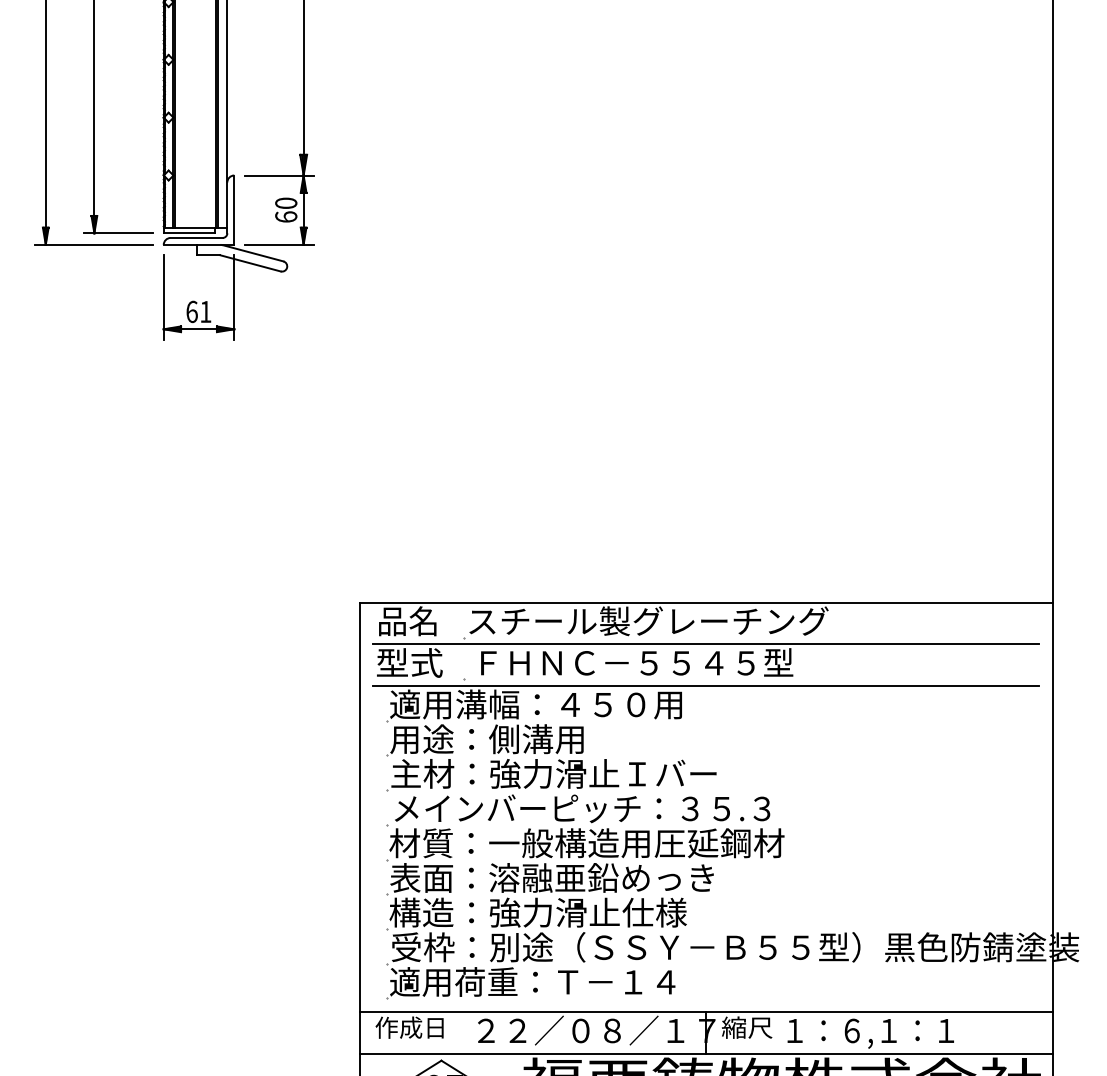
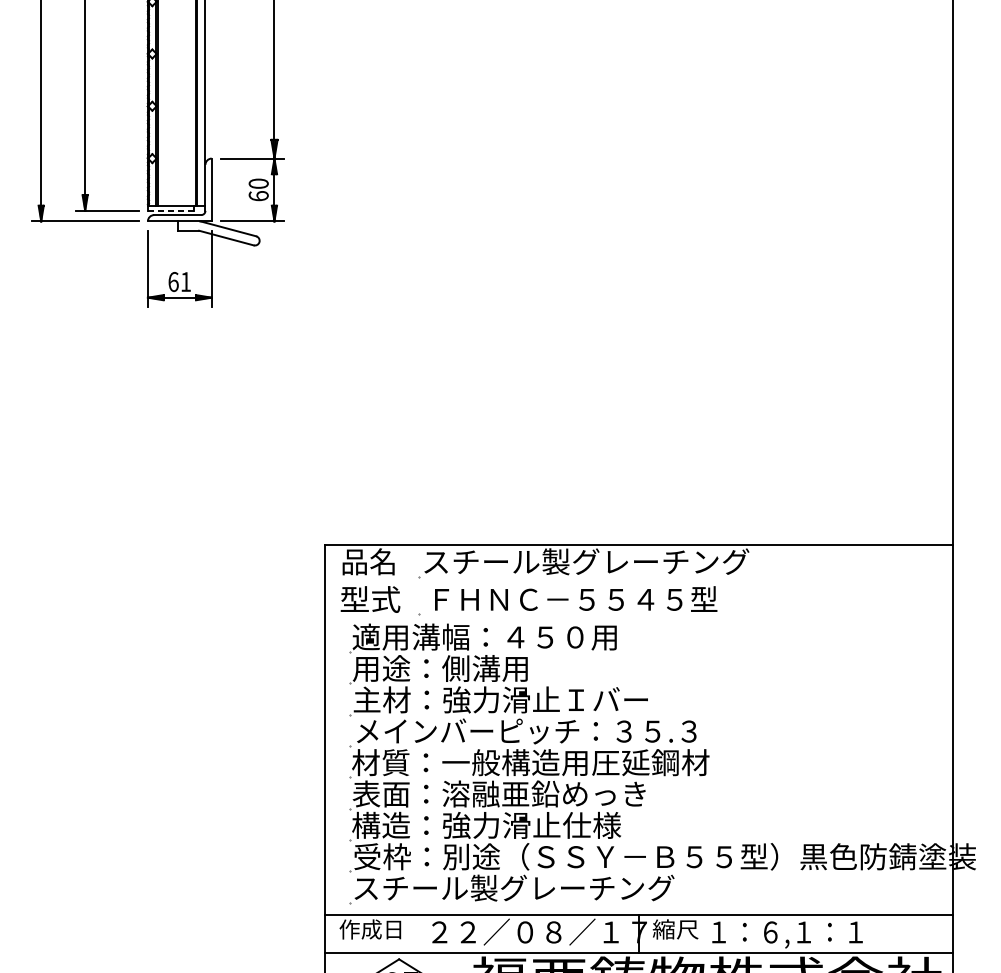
line: (189, 233) -> (171, 211), solid -> dashed
line: (706, 644) -> (638, 582), removed
line: (706, 686) -> (638, 620), removed
text: (567, 981) -> (513, 887), 適用荷重：Ｔ－１４ -> スチール製グレーチング

